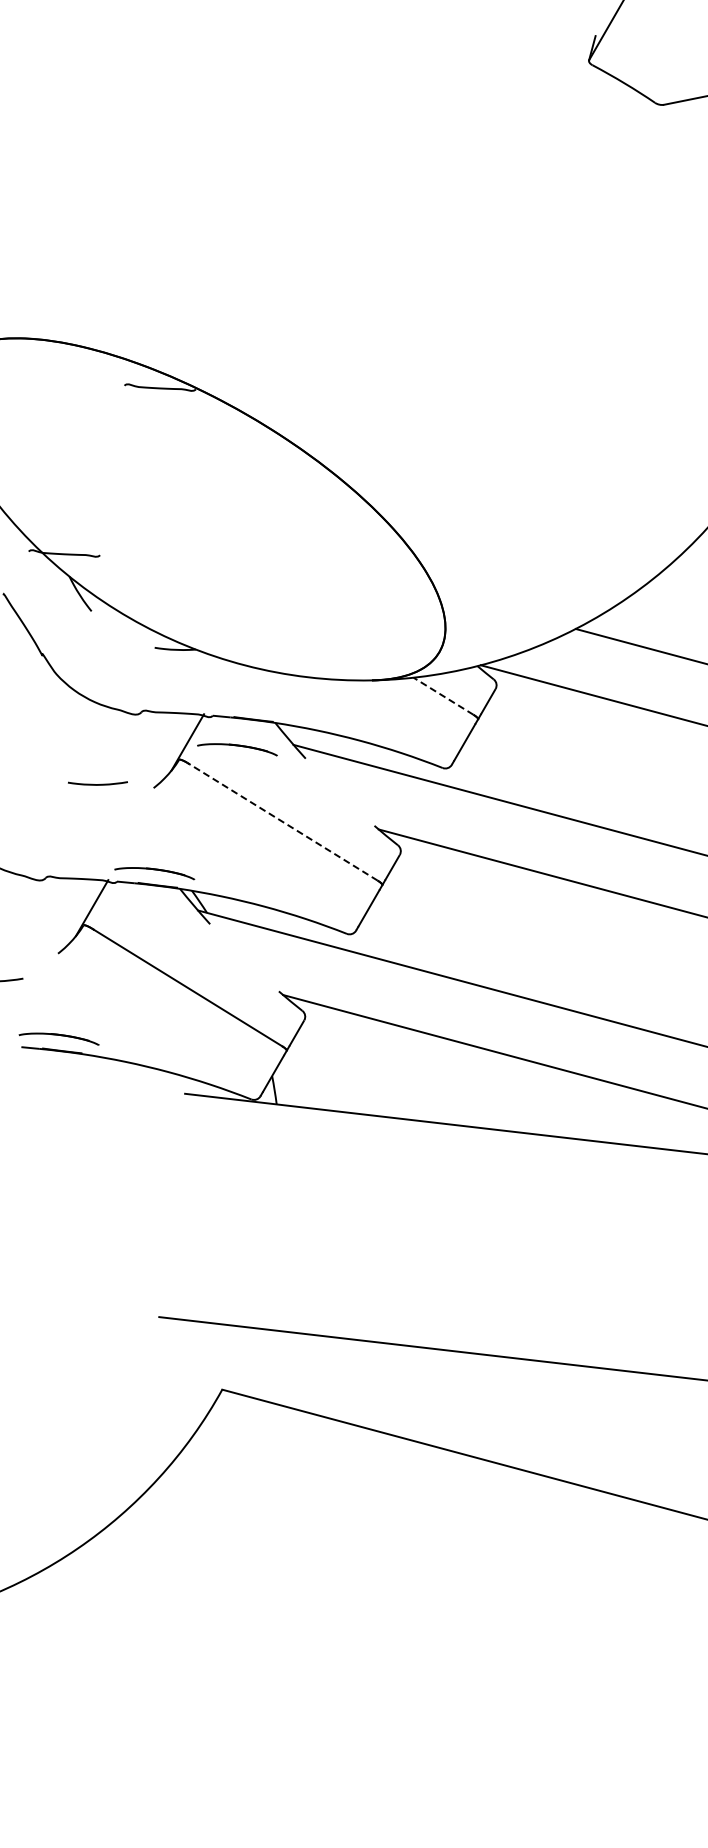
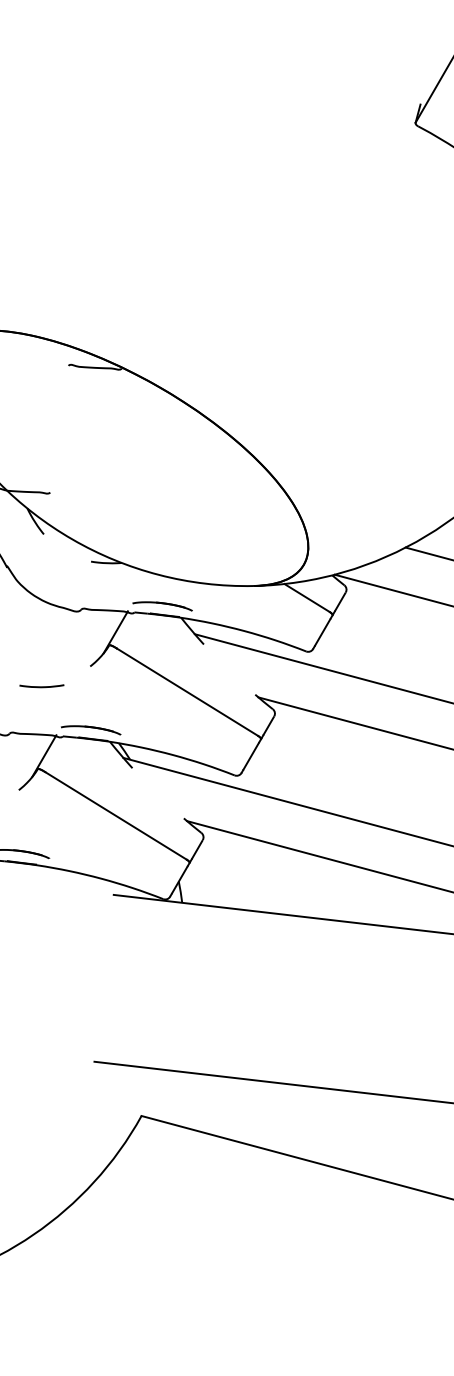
line: (443, 695) -> (306, 597), dashed -> solid
part: (237, 749) -> (162, 606), moved
curve: (97, 784) -> (41, 686), moved
line: (283, 822) -> (187, 692), dashed -> solid

